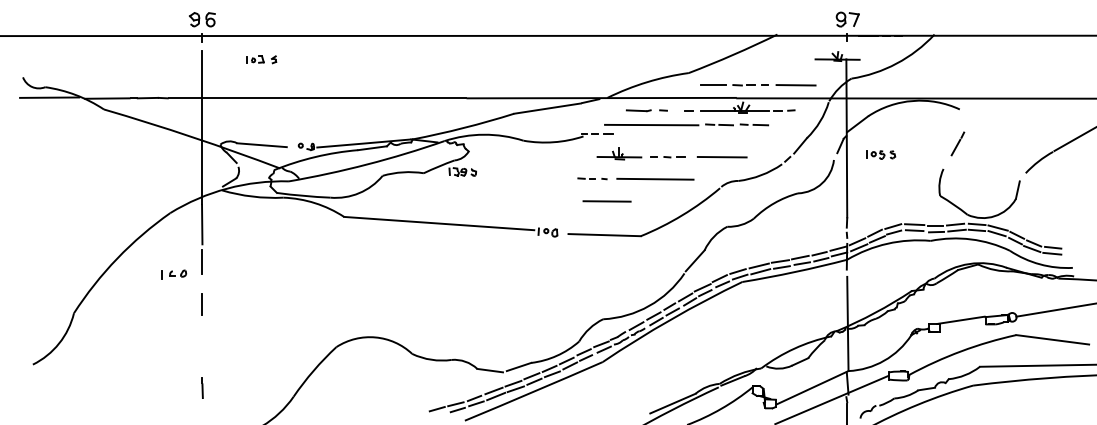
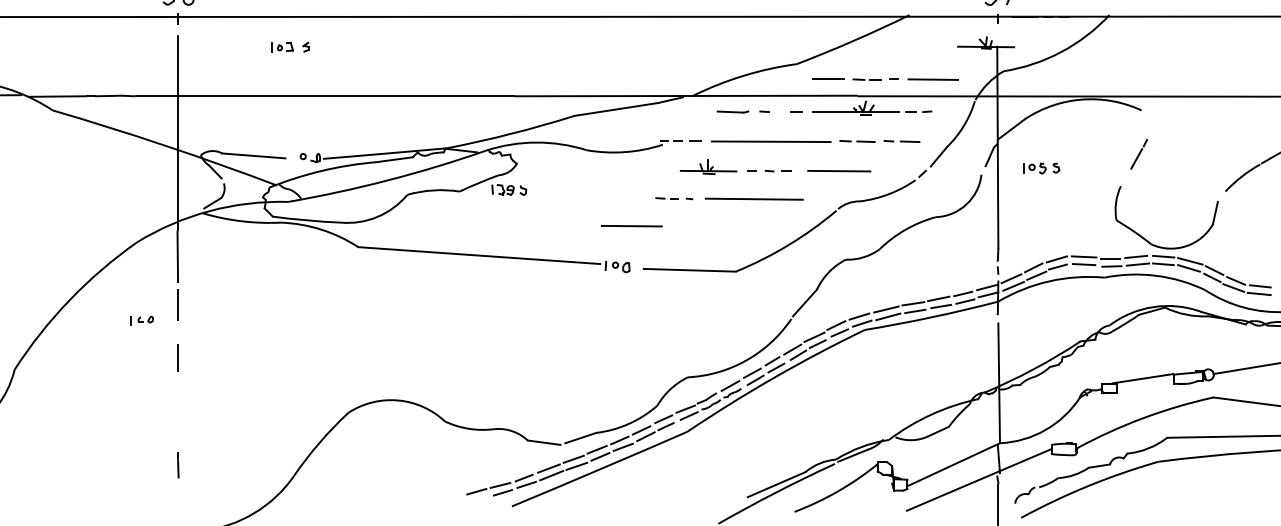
part: (261, 59) -> (290, 46), moved
part: (686, 124) -> (815, 141), moved
line: (606, 201) -> (631, 226), moved
part: (174, 274) -> (142, 320), size x0.71

